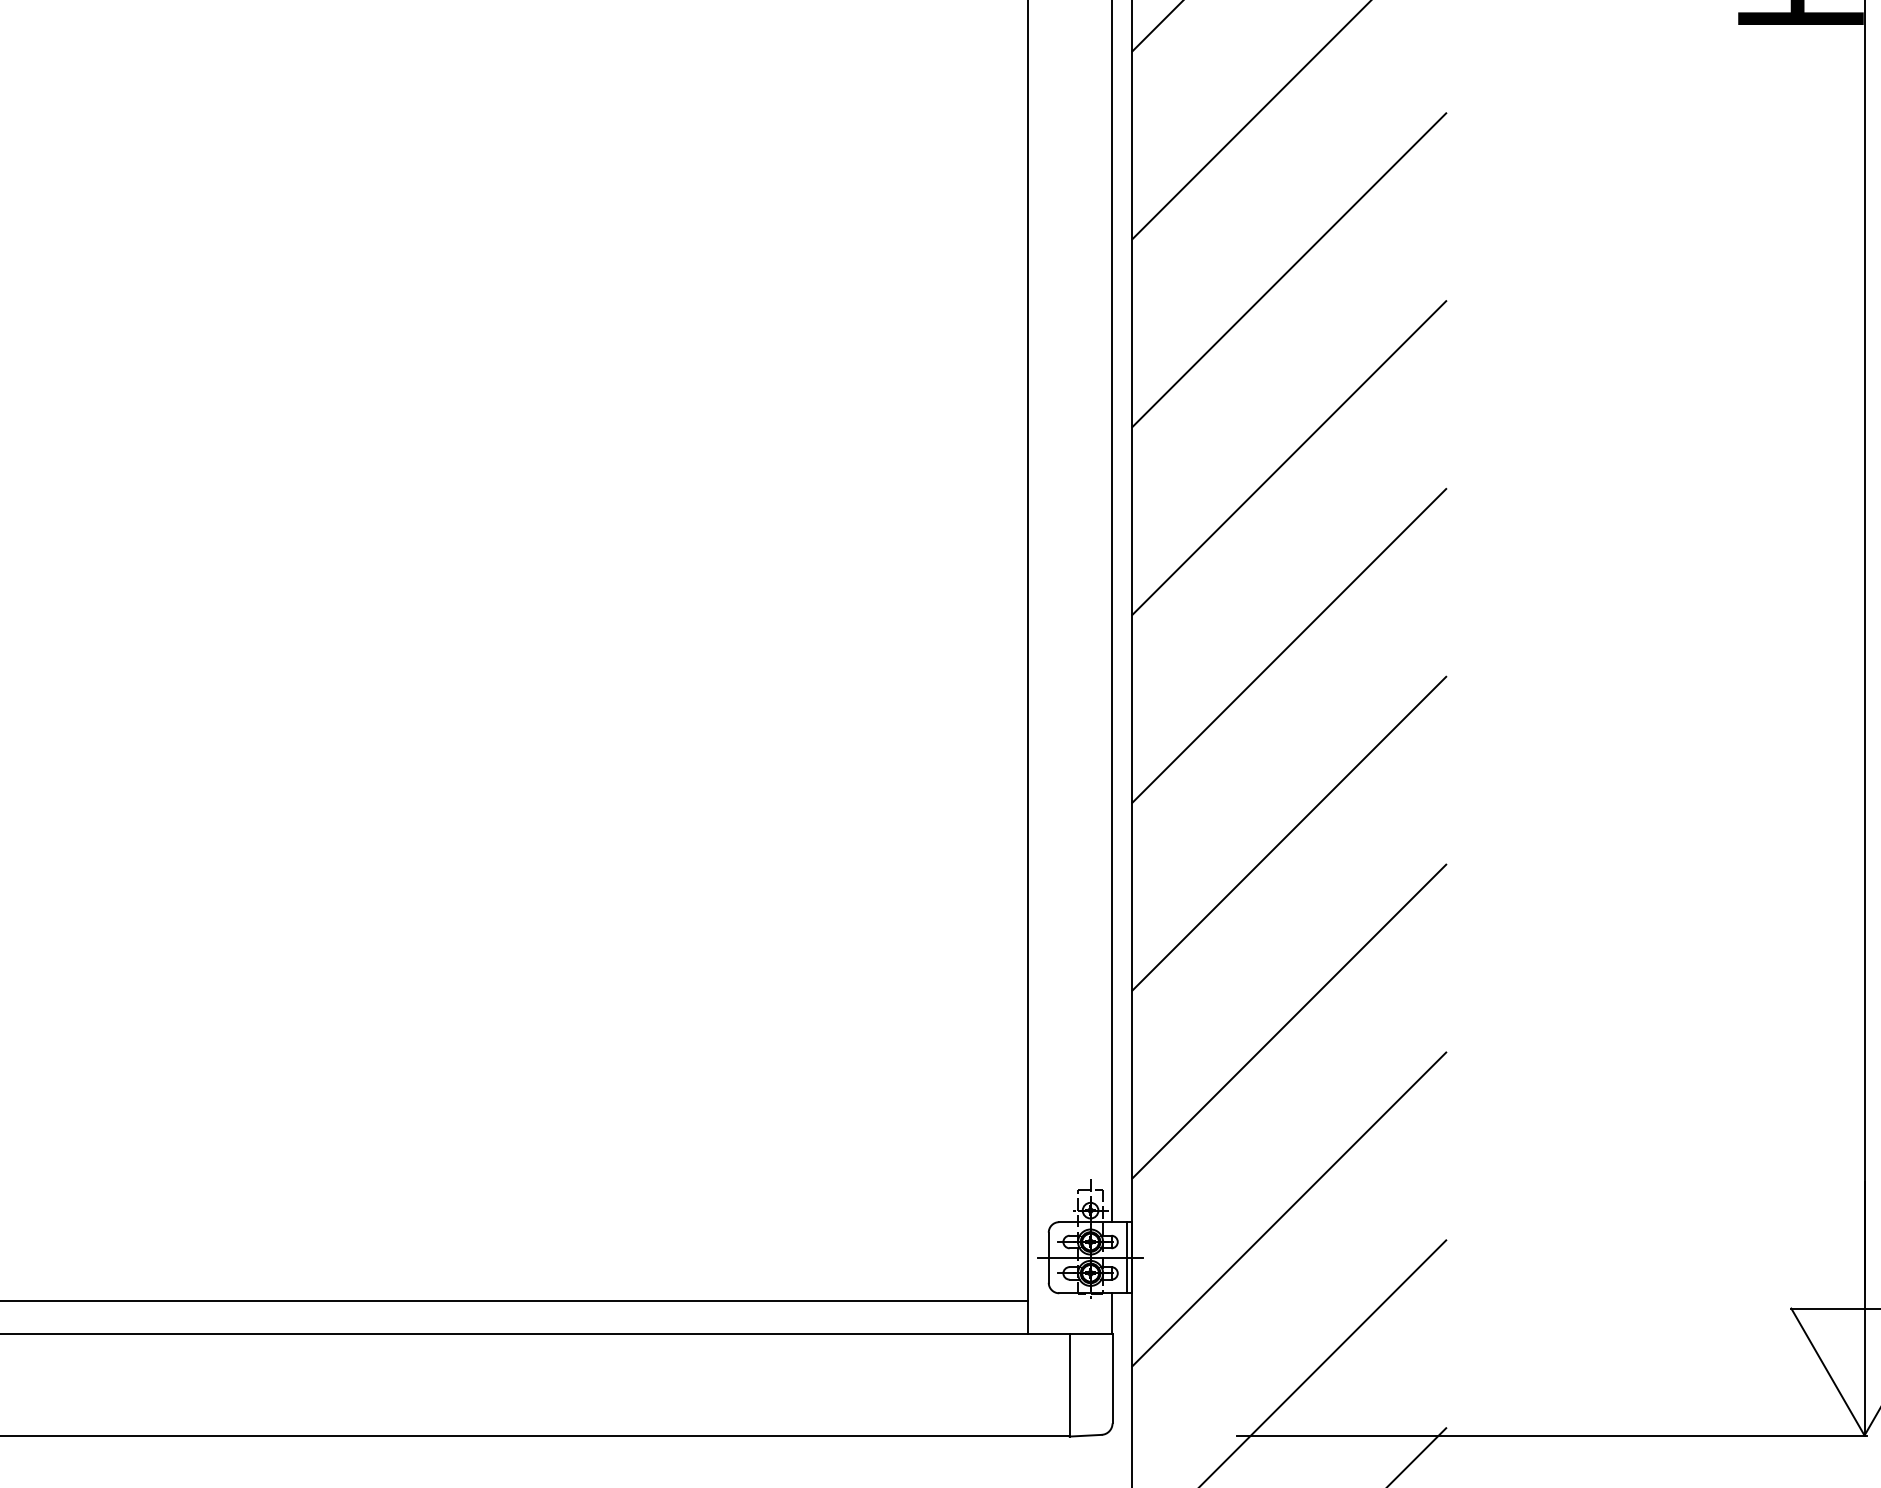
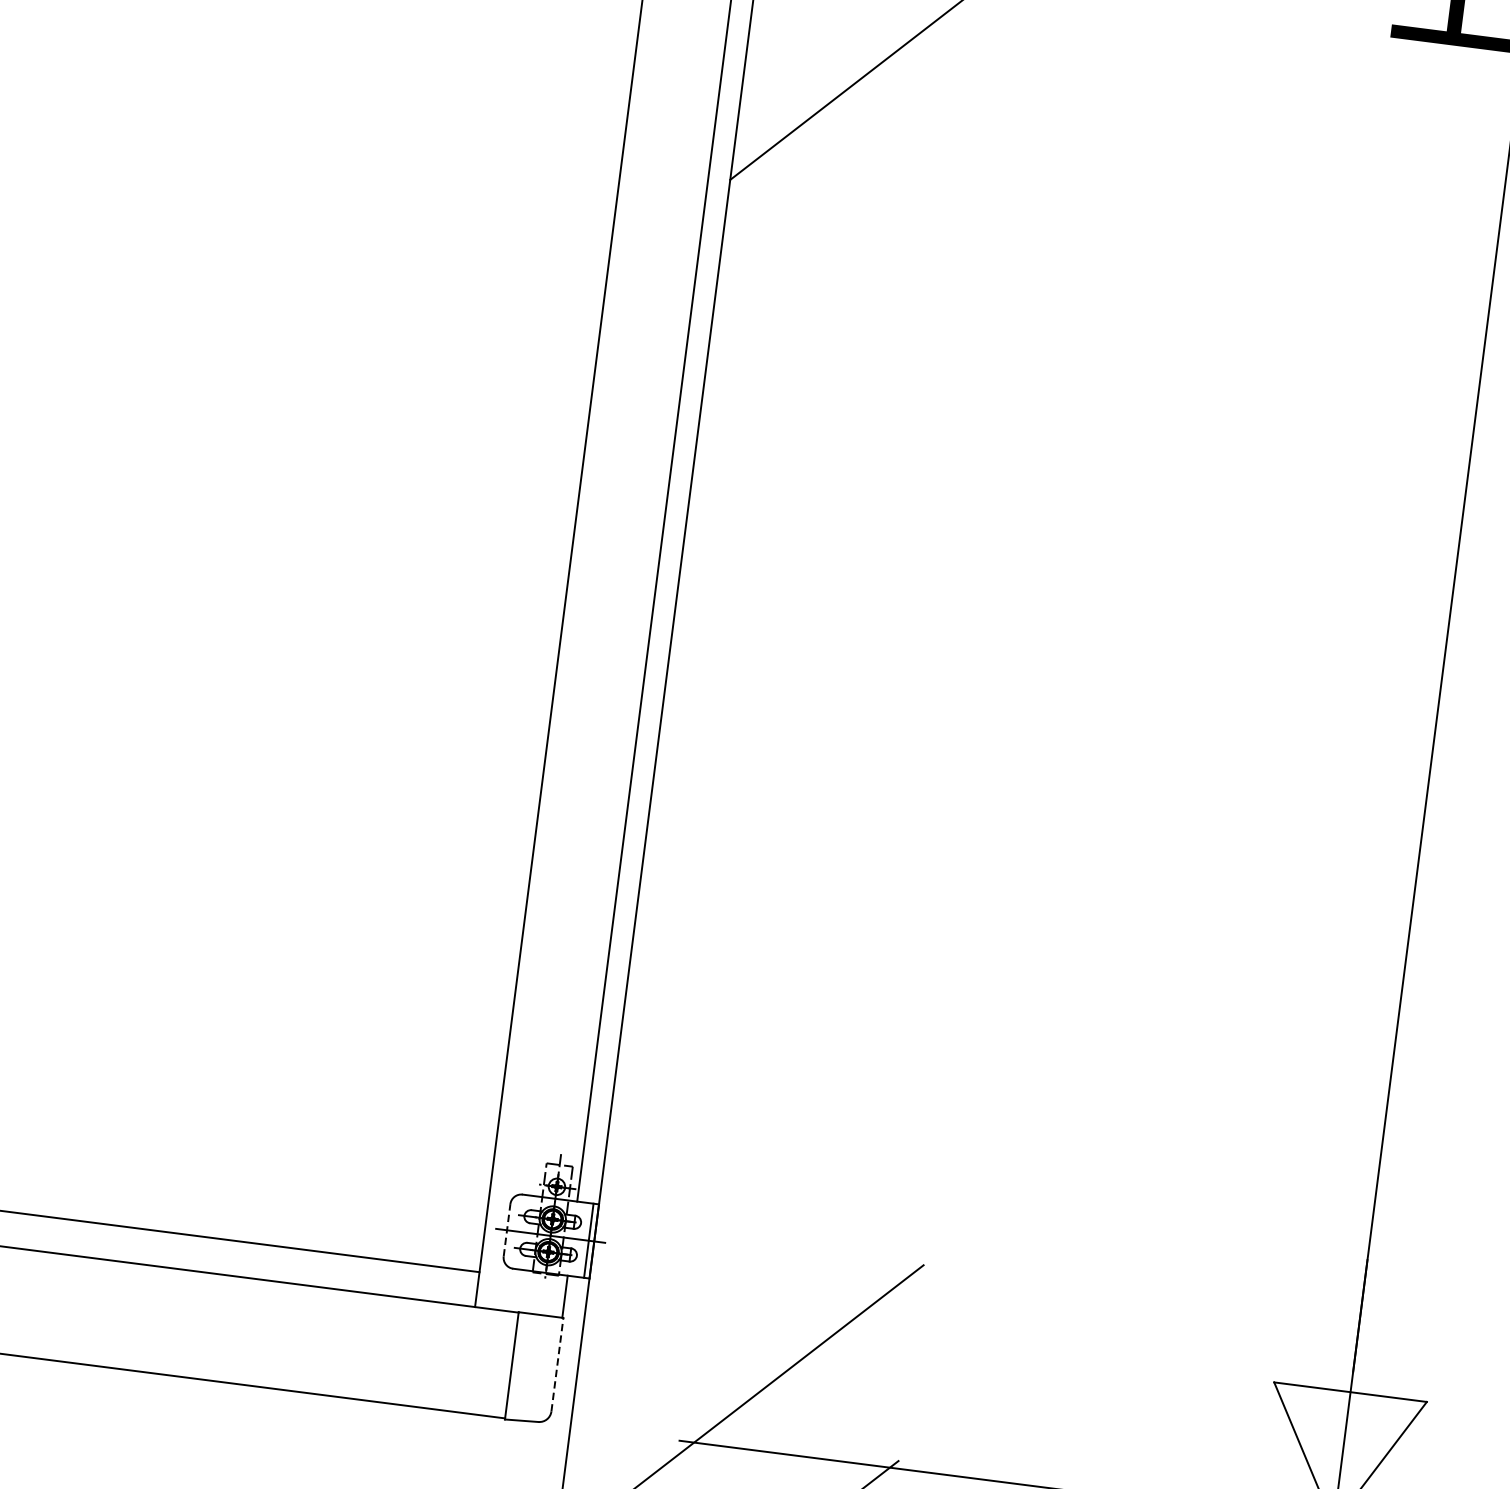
line: (1289, 270) -> (889, 233), removed
line: (1289, 457) -> (864, 428), removed
line: (1289, 645) -> (839, 624), removed
line: (1289, 833) -> (814, 820), removed
line: (1289, 1021) -> (789, 1016), removed
line: (1289, 1209) -> (764, 1212), removed
line: (1048, 1257) -> (506, 1230), solid -> dashed
line: (1112, 1378) -> (557, 1364), solid -> dashed

